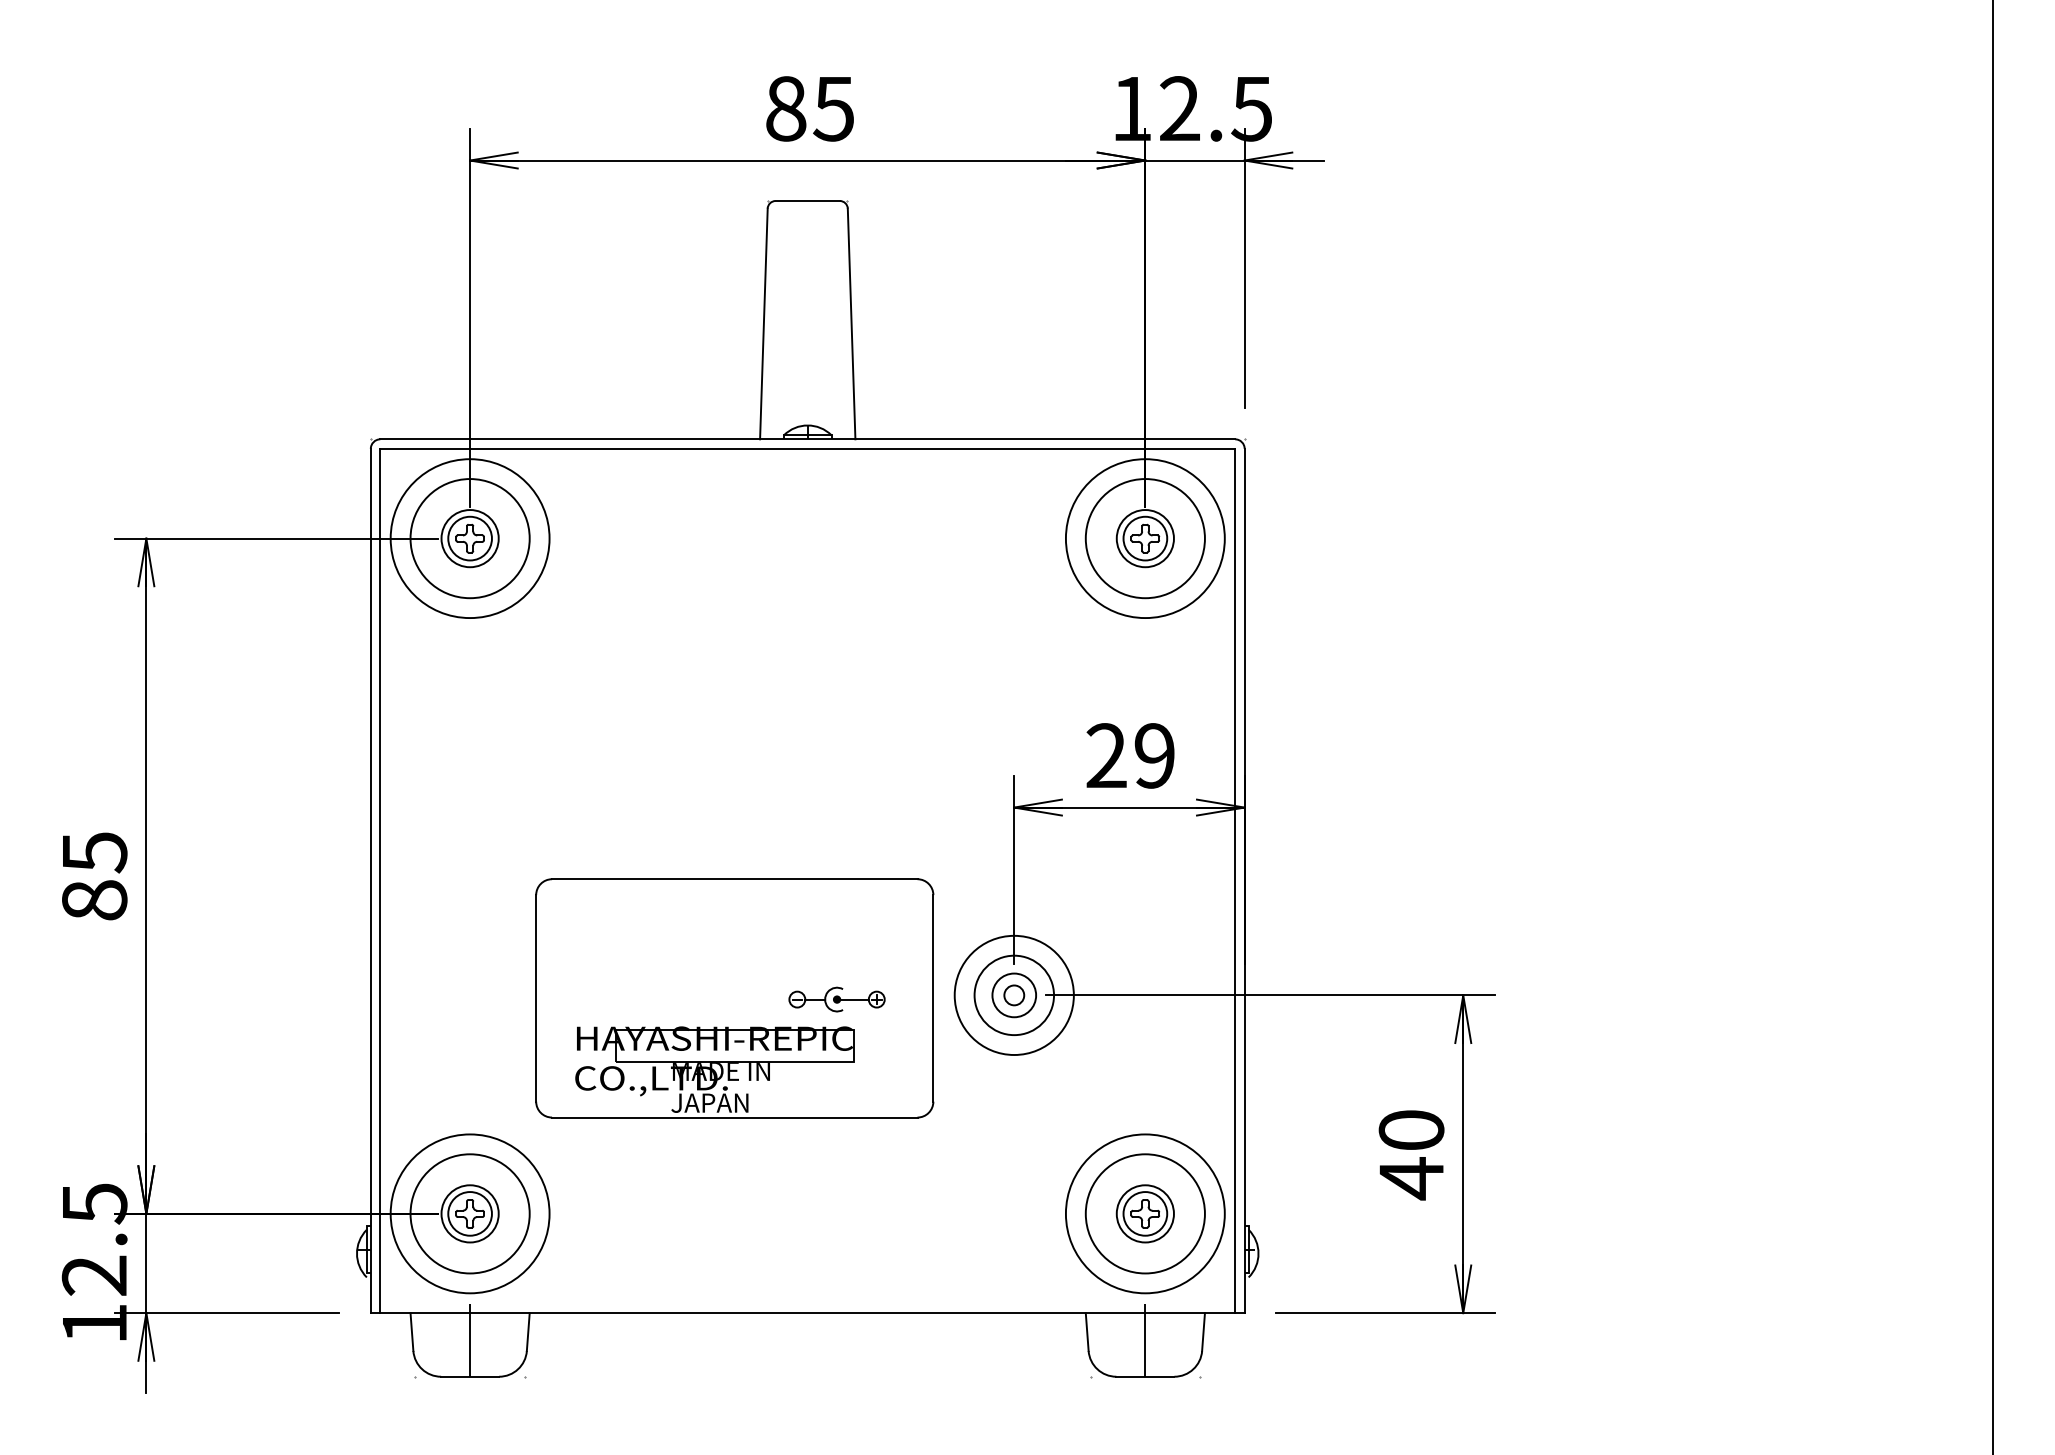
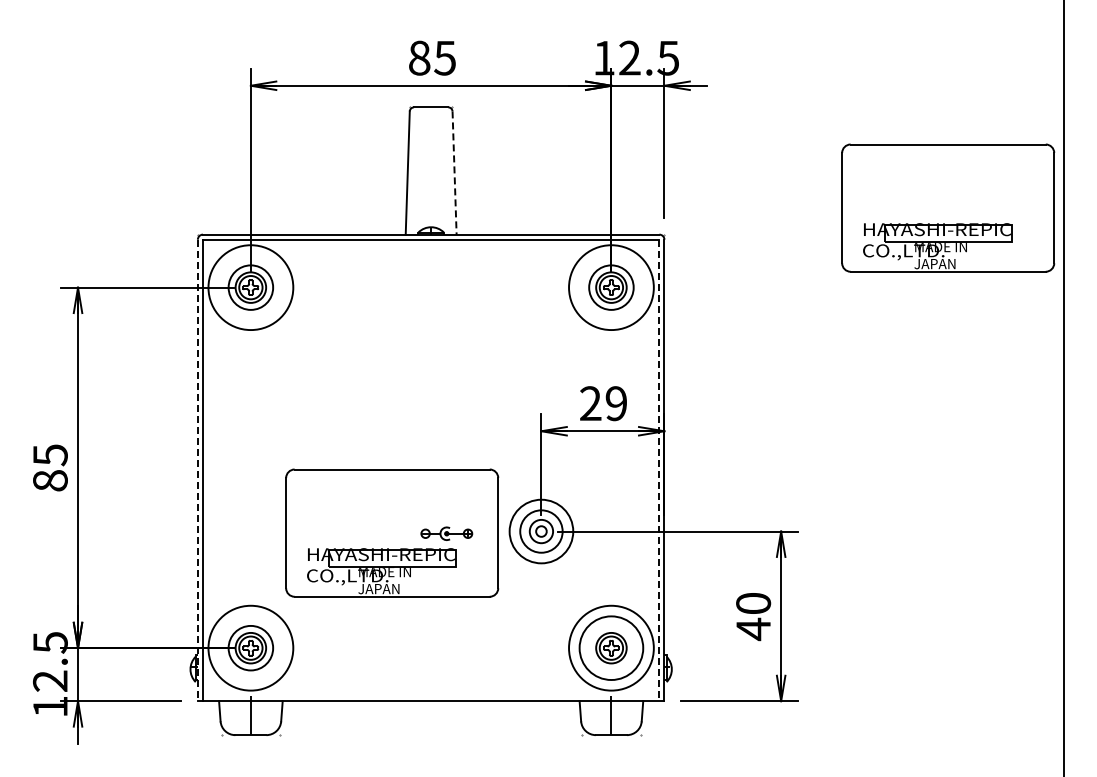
line: (851, 324) -> (454, 173), solid -> dashed
part: (1776, 388) -> (948, 207), added
circle: (469, 538) -> (250, 287), size x0.7
circle: (1145, 538) -> (611, 287), size x0.7
line: (370, 881) -> (197, 470), solid -> dashed
line: (1235, 881) -> (659, 470), solid -> dashed
circle: (469, 1214) -> (250, 648), size x0.7

